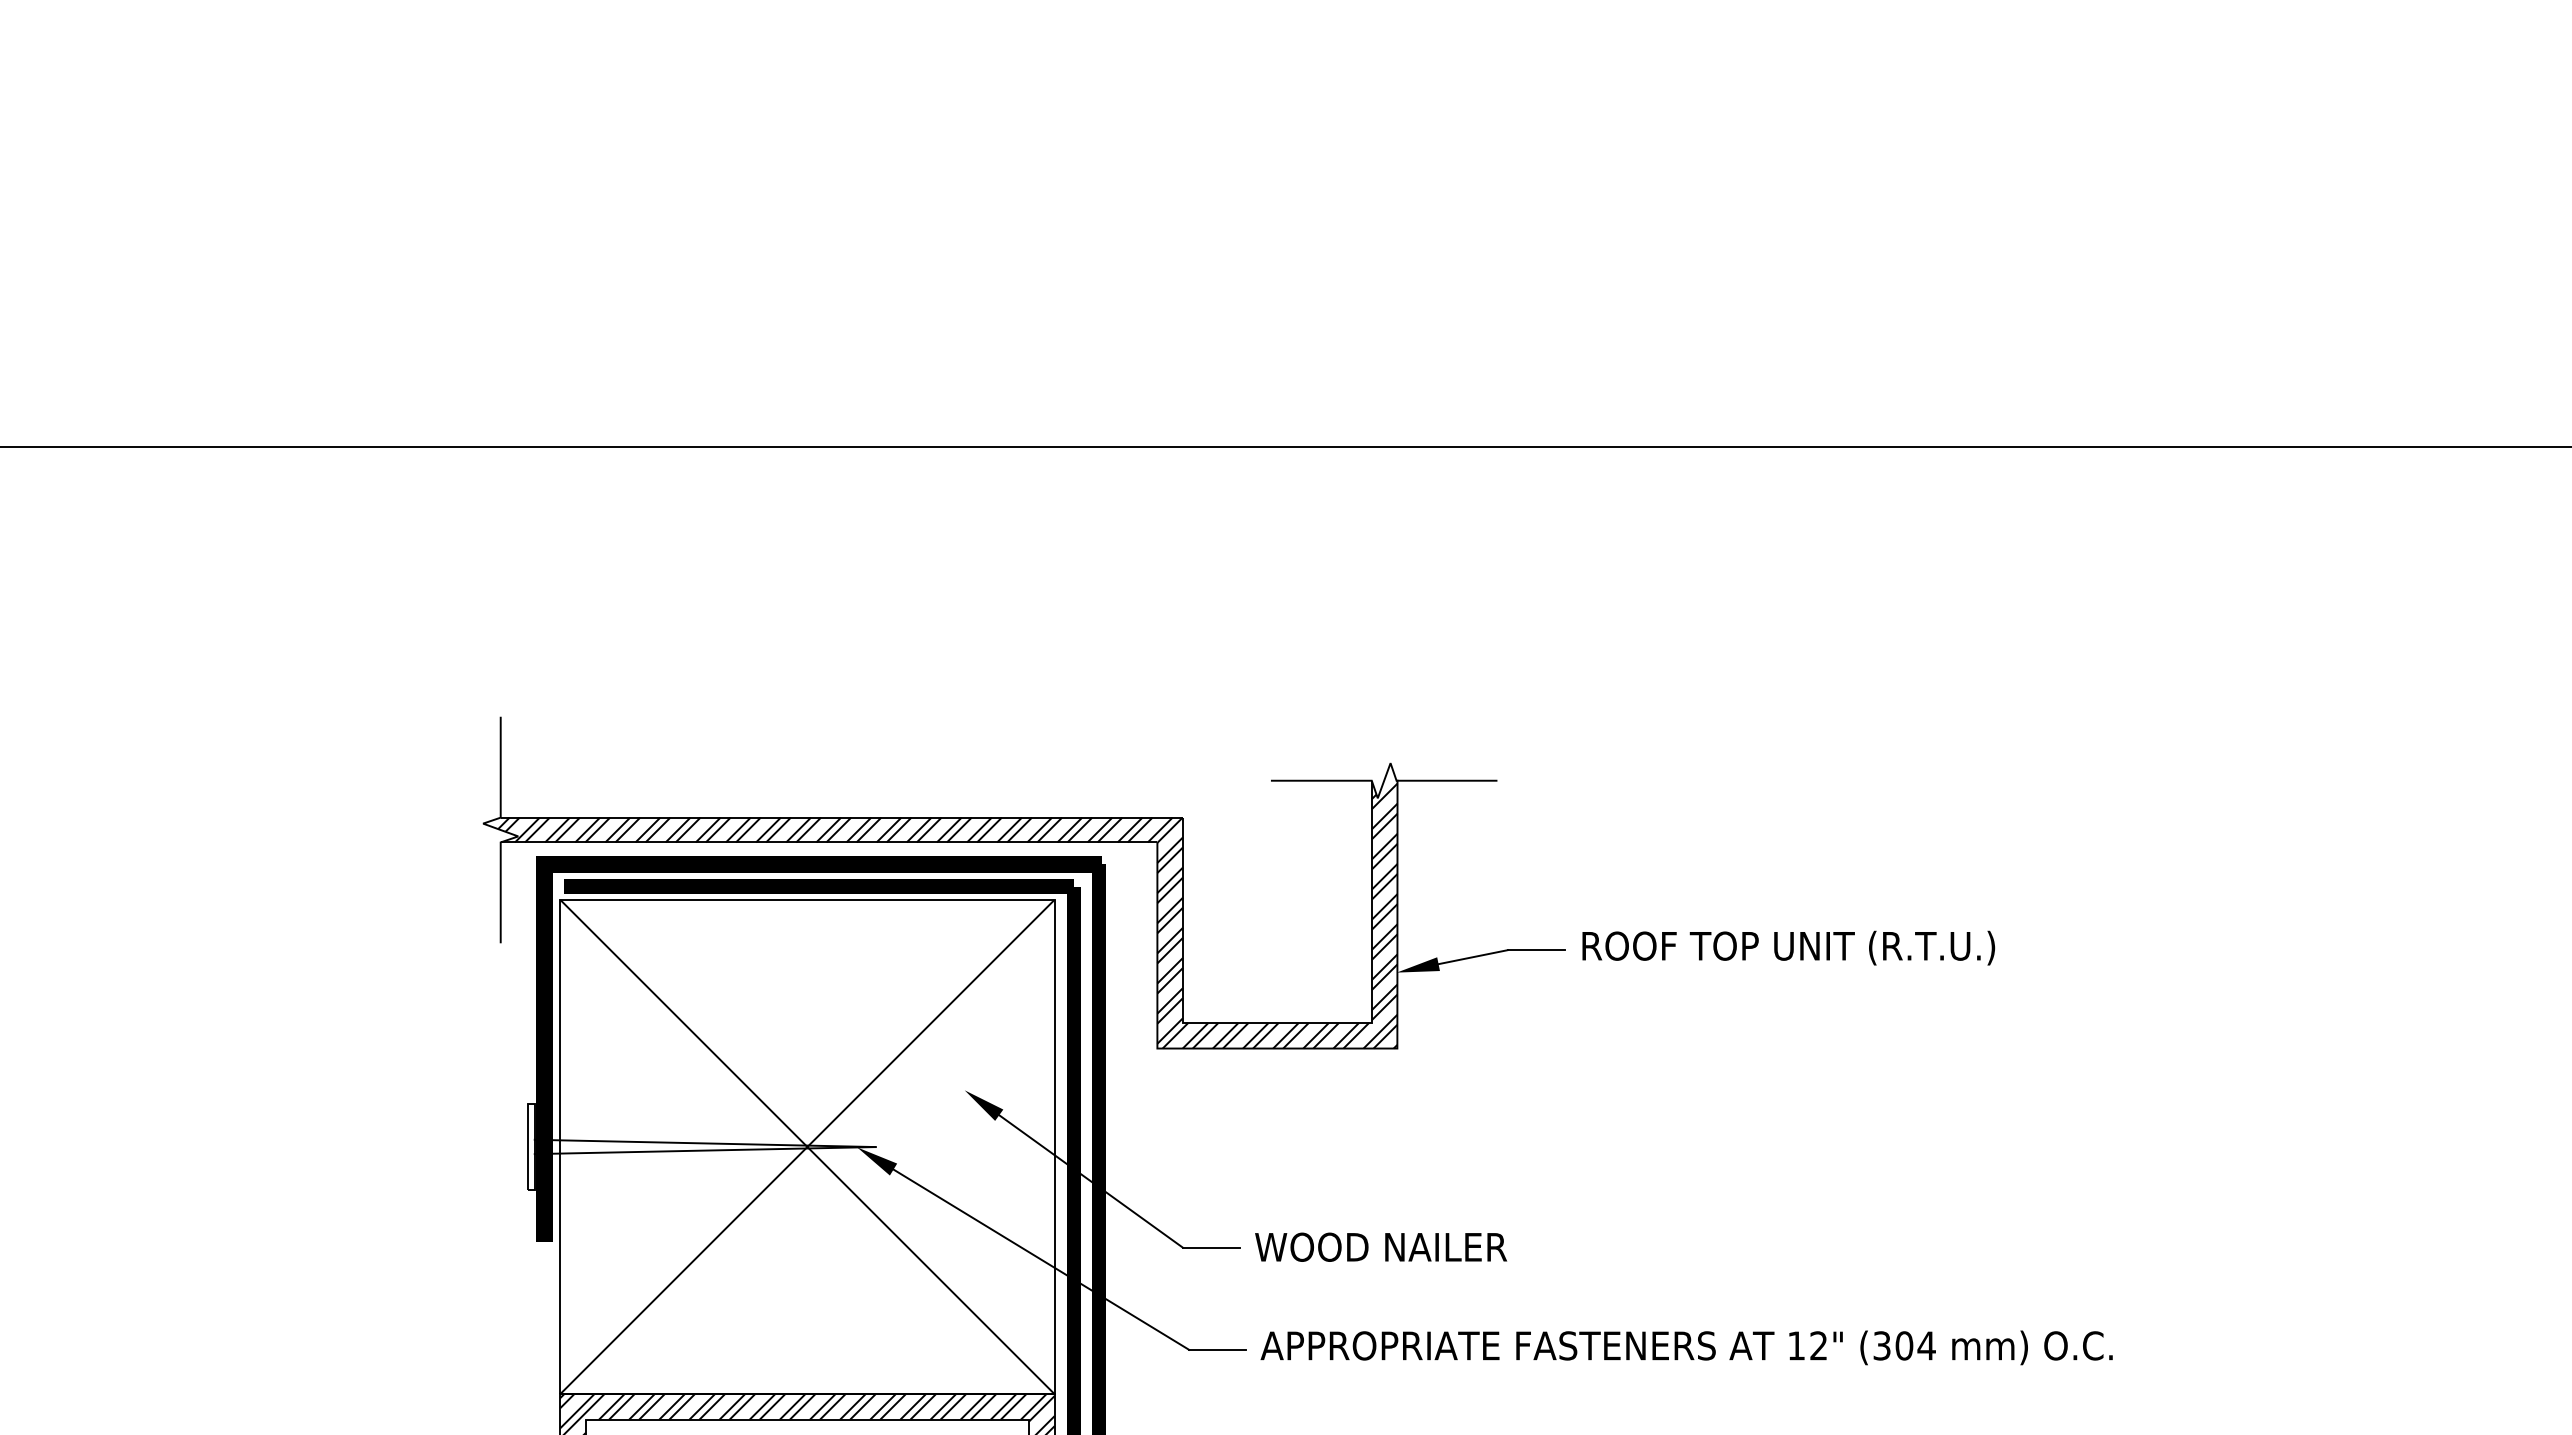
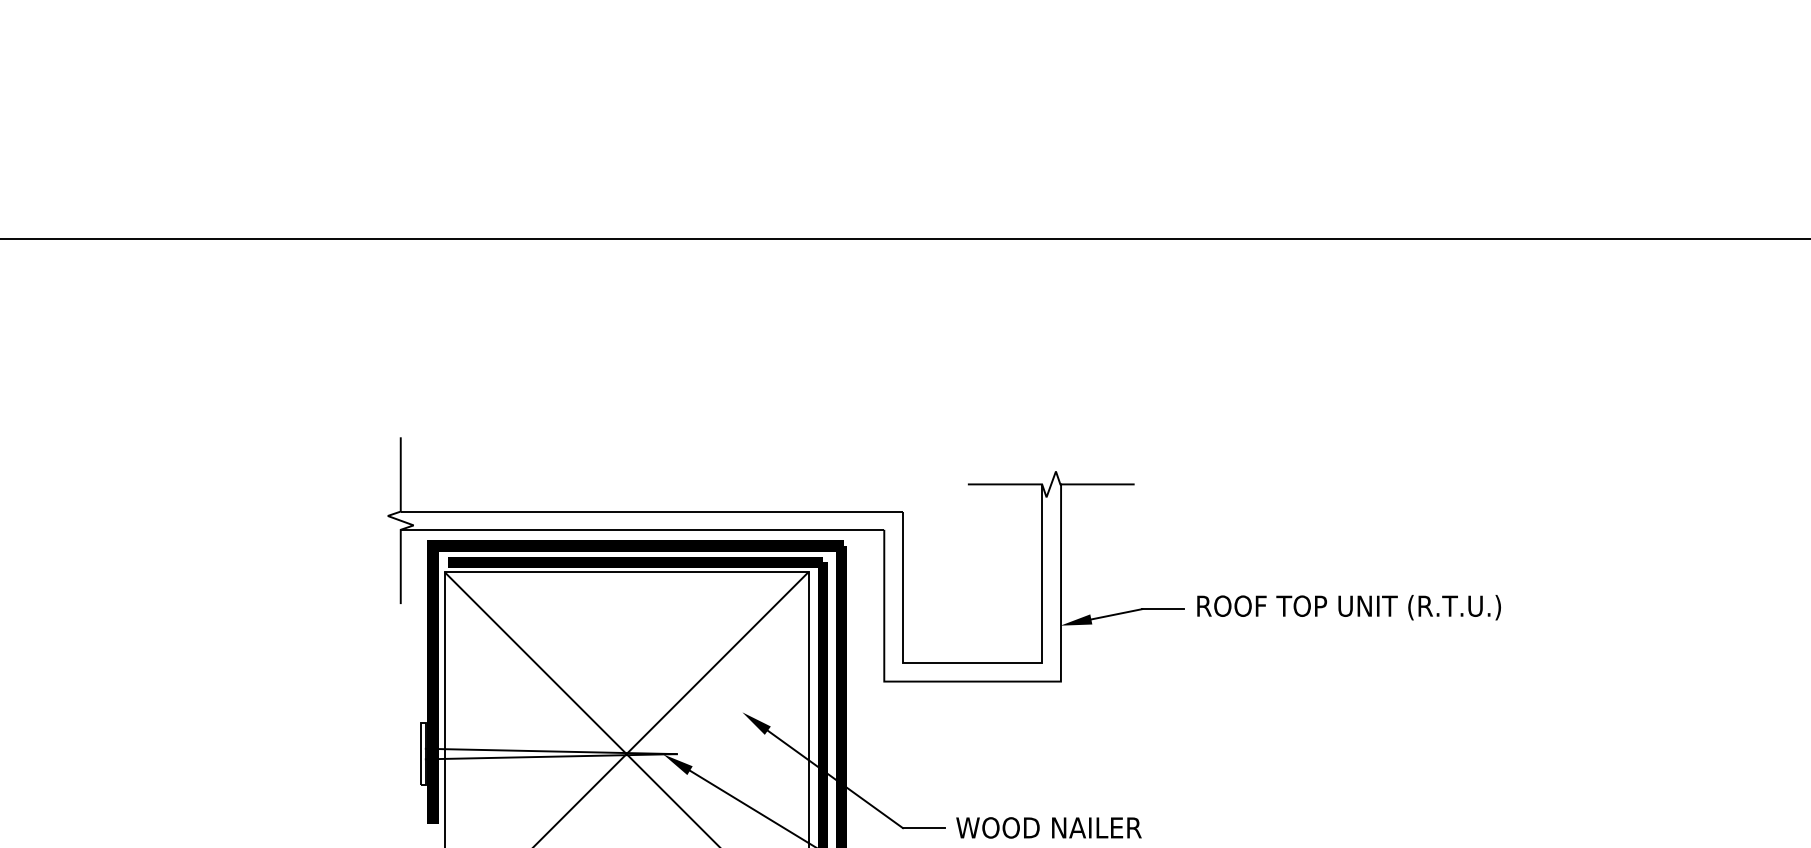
hatch: (940, 915) -> (724, 583), removed

